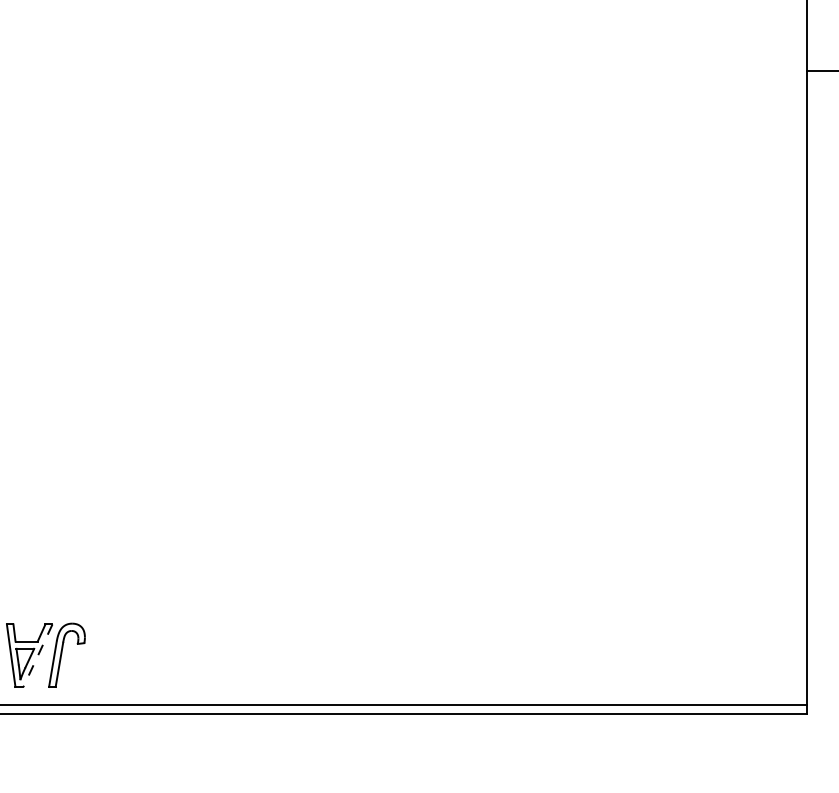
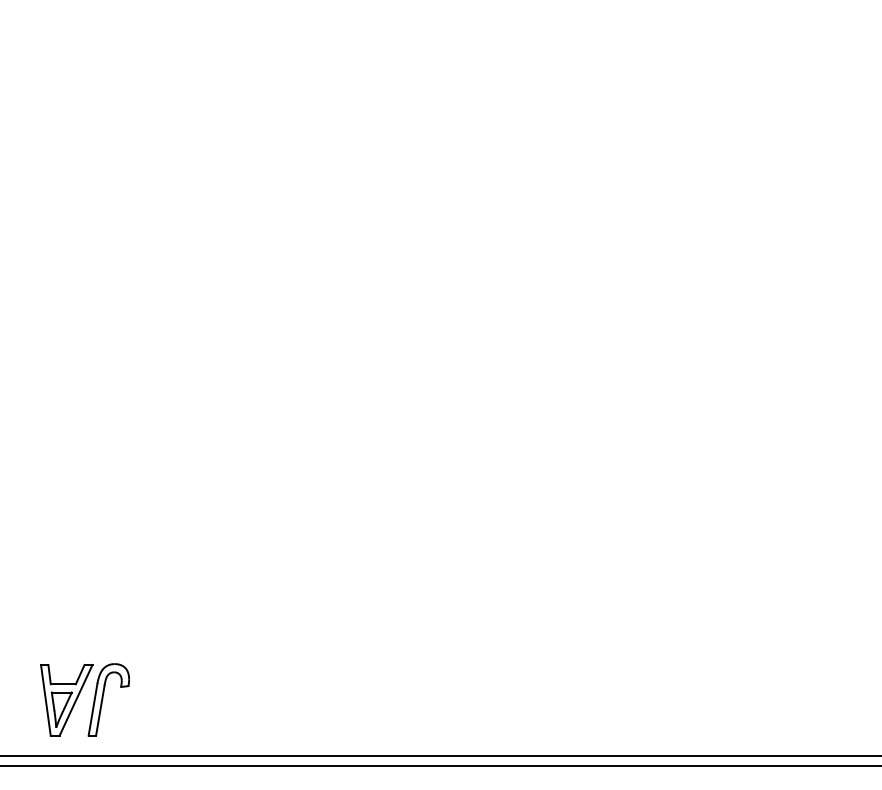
line: (37, 656) -> (75, 701), dashed -> solid

